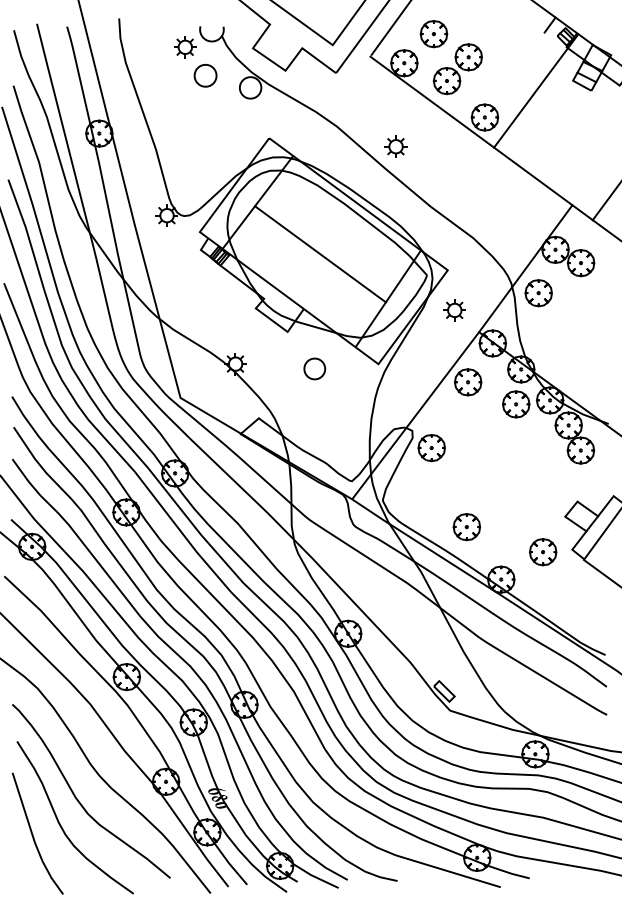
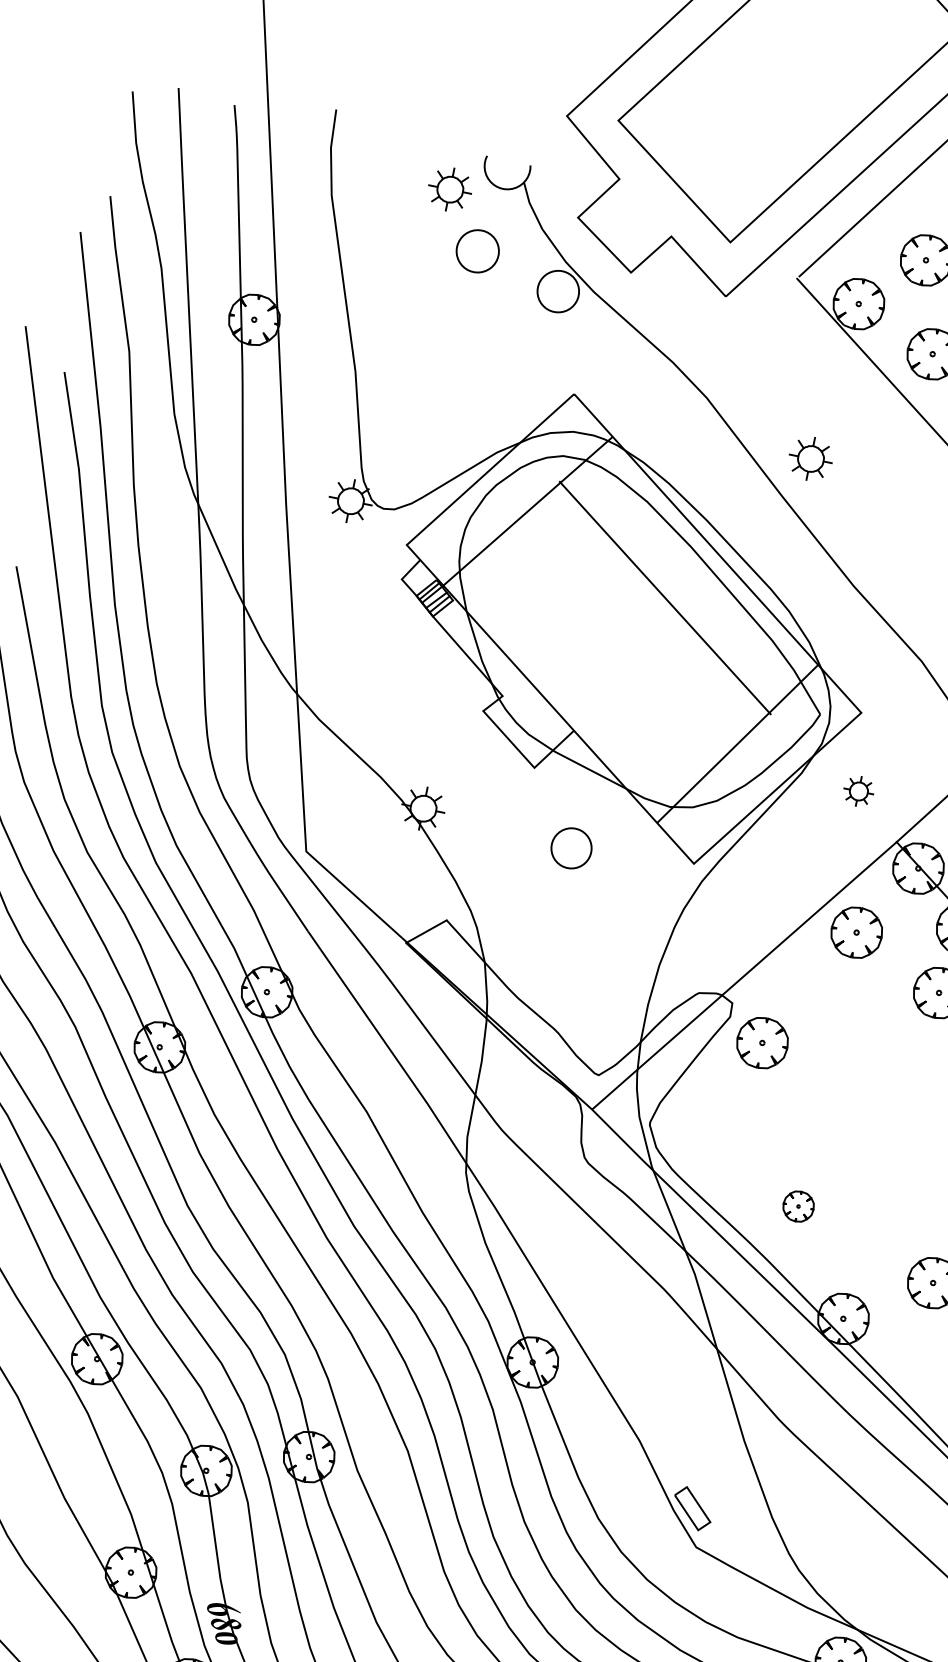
line: (320, 254) -> (665, 598), moved
part: (454, 310) -> (858, 791), size x0.7
part: (466, 527) -> (797, 1206), size x0.6

